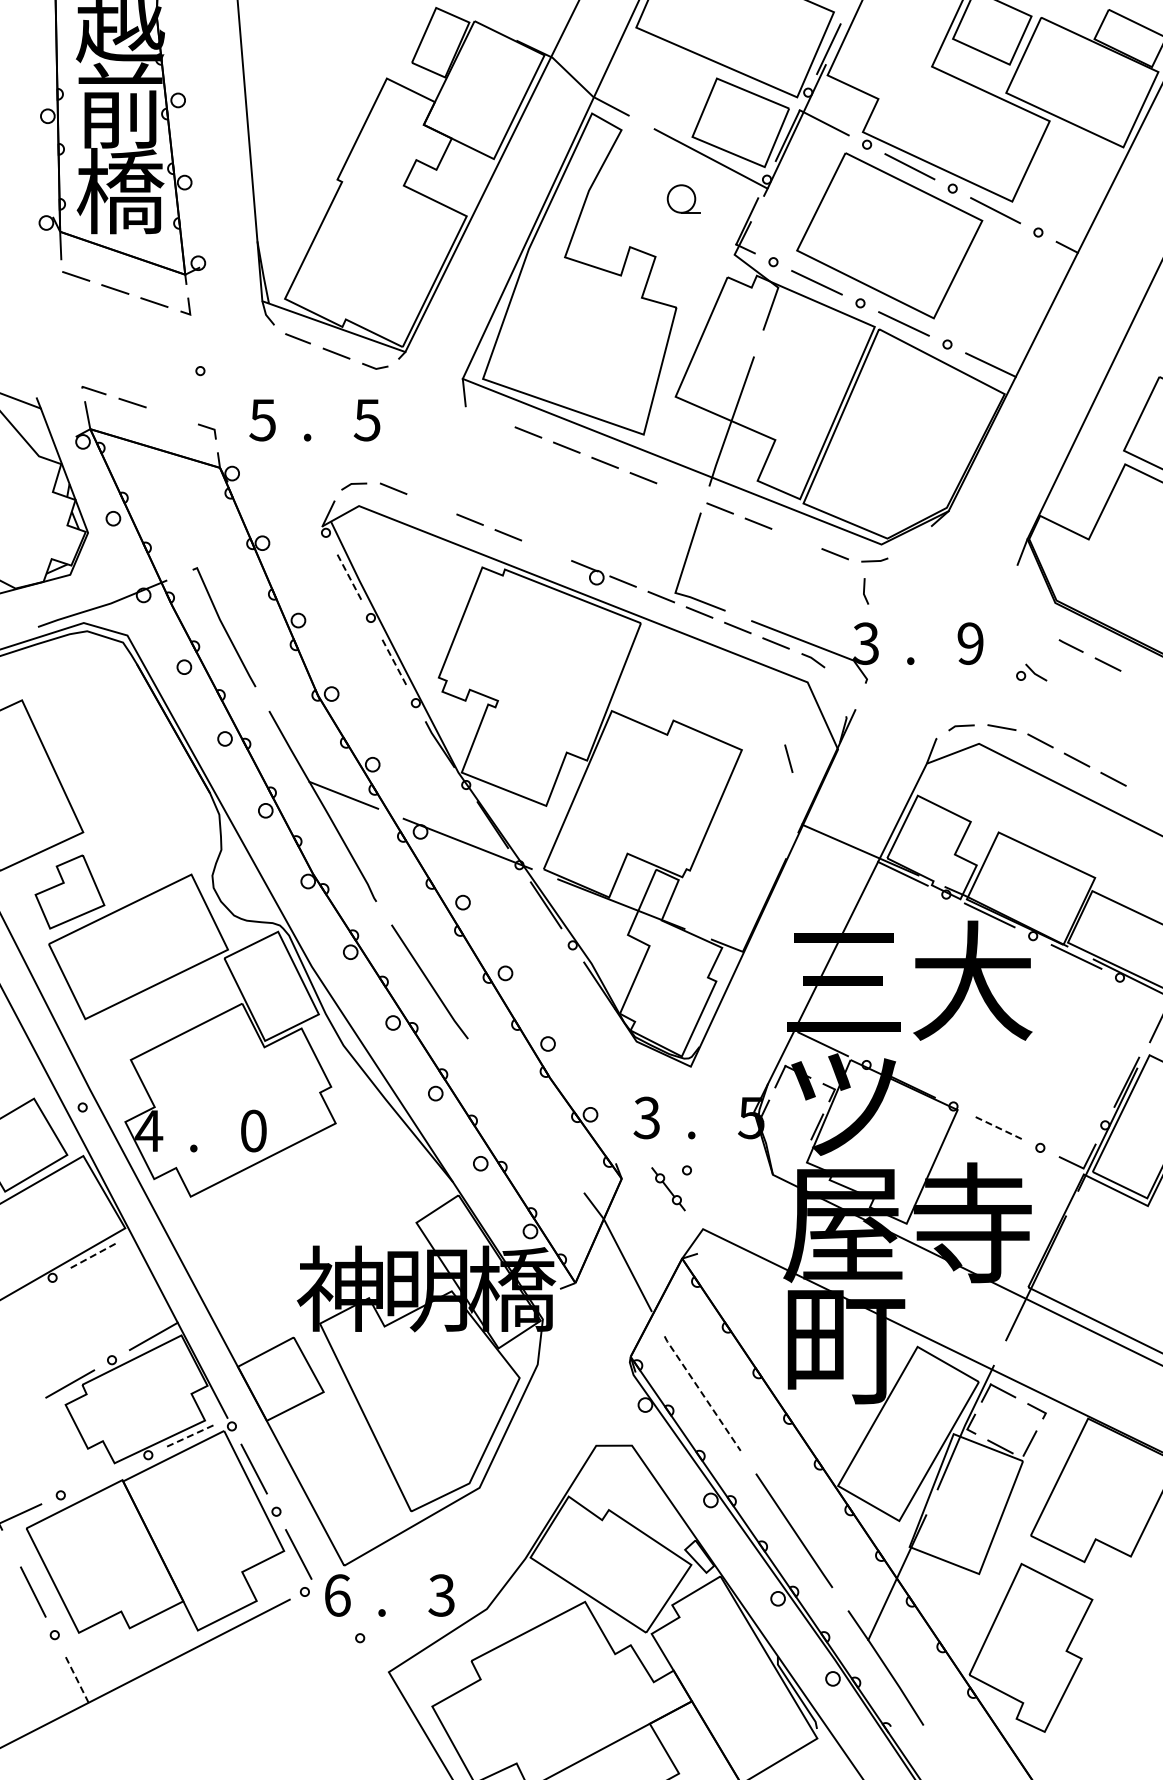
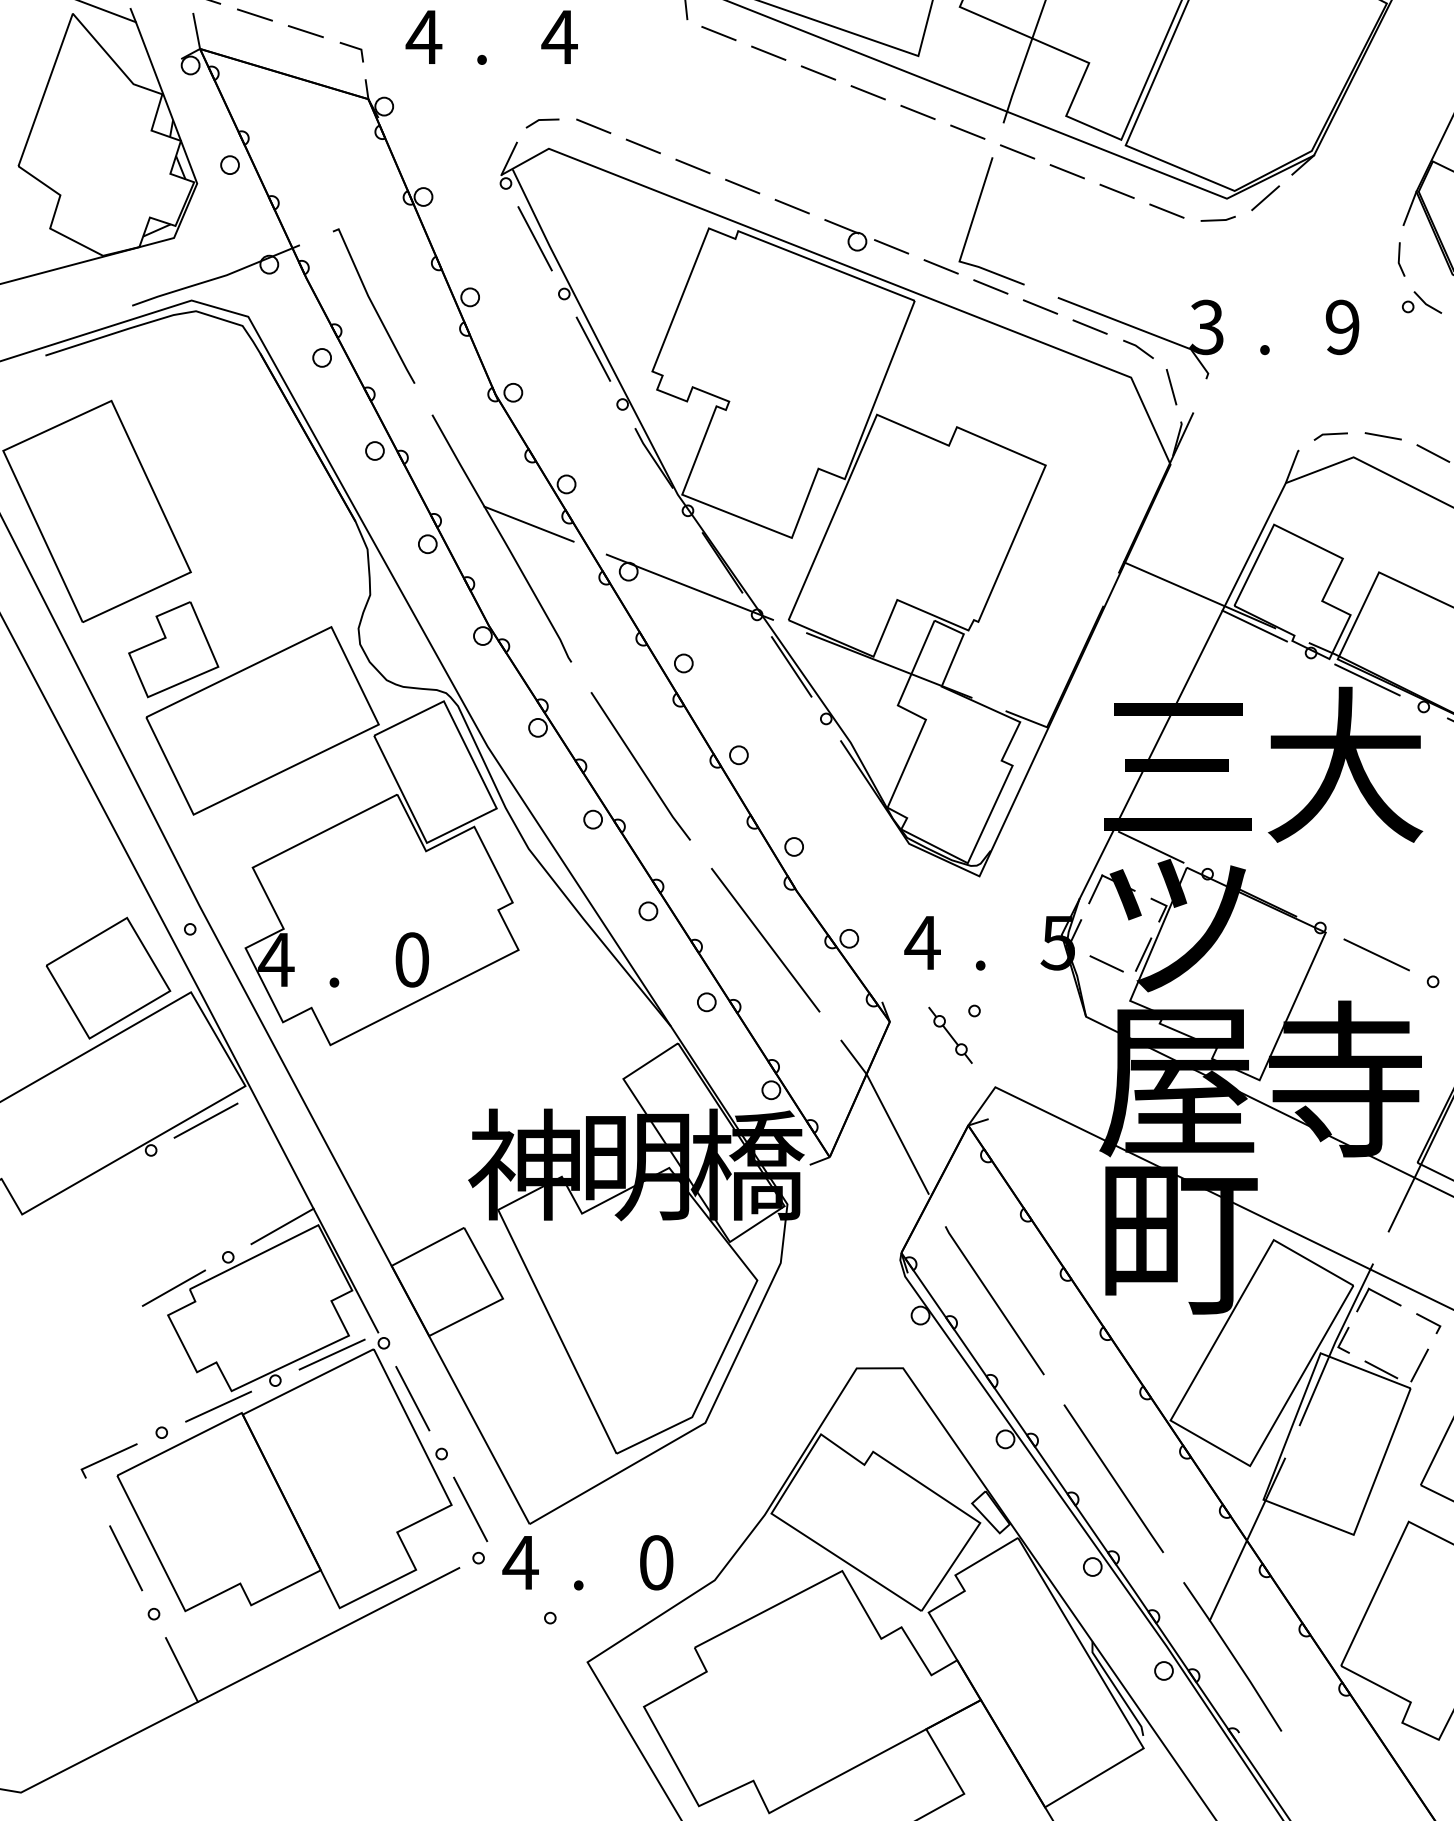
line: (171, 415) -> (305, 31), added
line: (489, 417) -> (718, 33), added
text: (262, 420) -> (423, 37), 5 -> 4
text: (367, 420) -> (559, 37), 5 -> 4
line: (681, 493) -> (967, 132), added
line: (431, 504) -> (642, 146), added
line: (796, 538) -> (1116, 190), added
line: (910, 544) -> (1264, 198), added
line: (546, 550) -> (792, 206), added
line: (348, 575) -> (535, 238), dashed -> solid
line: (864, 591) -> (1399, 259), moved
line: (393, 660) -> (593, 349), dashed -> solid
part: (1031, 672) -> (1421, 302), moved
line: (788, 758) -> (1171, 386), moved
line: (525, 1115) -> (764, 939), added
text: (646, 1117) -> (921, 942), 3 -> 4
line: (996, 1127) -> (1376, 955), dashed -> solid
line: (788, 1134) -> (1106, 964), added
line: (94, 1254) -> (205, 1120), dashed -> solid
line: (702, 1393) -> (994, 1300), dashed -> solid
line: (192, 1435) -> (332, 1355), dashed -> solid
line: (104, 1474) -> (218, 1405), added
text: (337, 1595) -> (520, 1562), 6 -> 4
text: (441, 1595) -> (655, 1562), 3 -> 0
line: (76, 1678) -> (182, 1670), dashed -> solid

